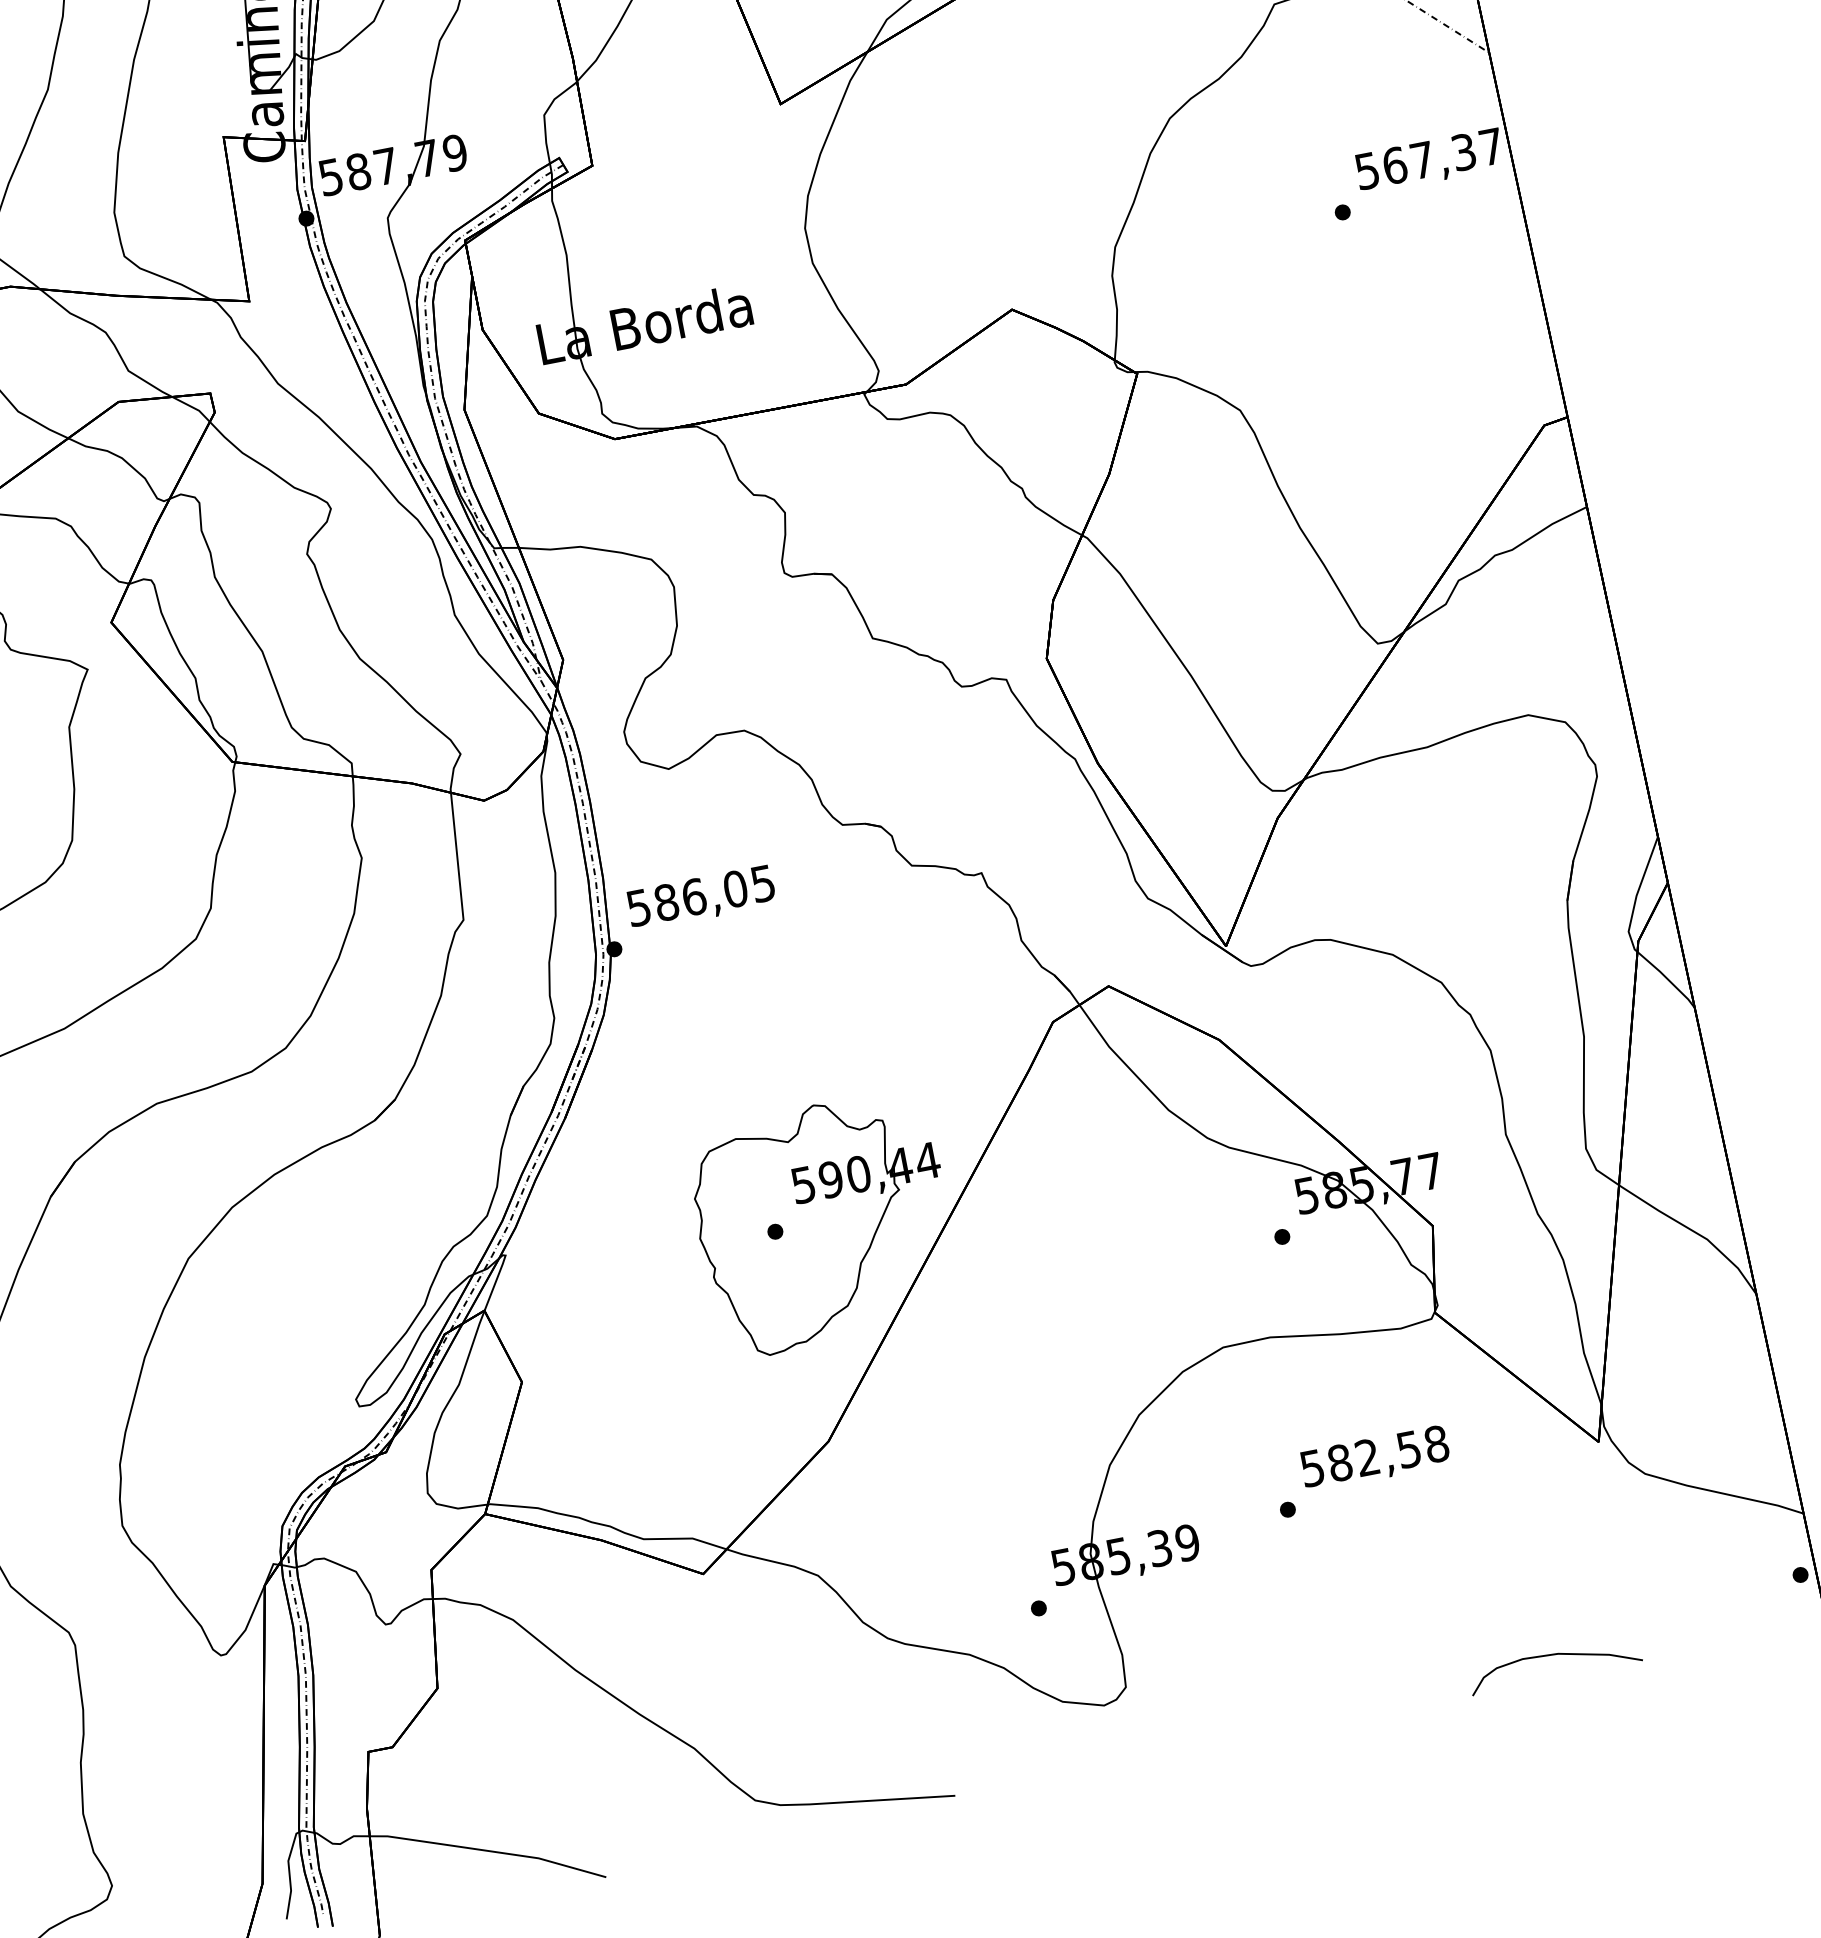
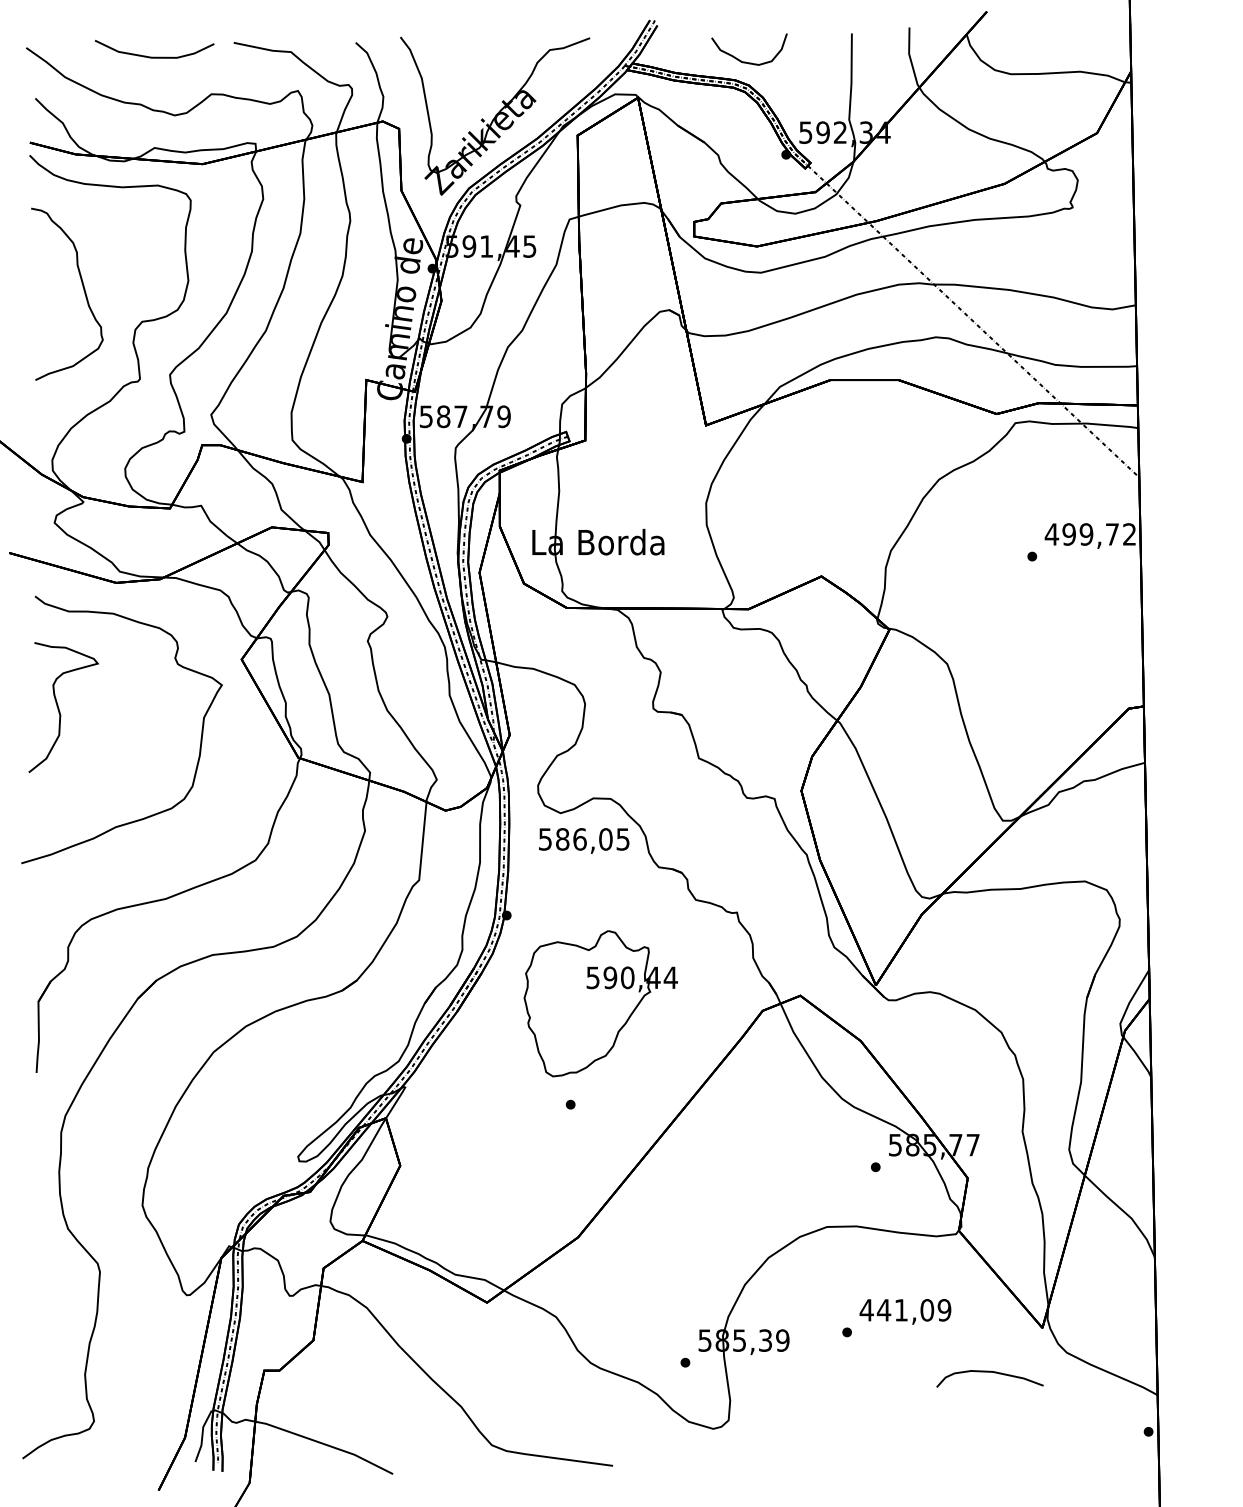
text: (1427, 159) -> (1089, 534), 567,37 -> 499,72
text: (701, 897) -> (584, 840), moved
part: (823, 1223) -> (600, 1003), moved
text: (1374, 1456) -> (905, 1310), 582,58 -> 441,09
curve: (1552, 1655) -> (989, 1372), moved

